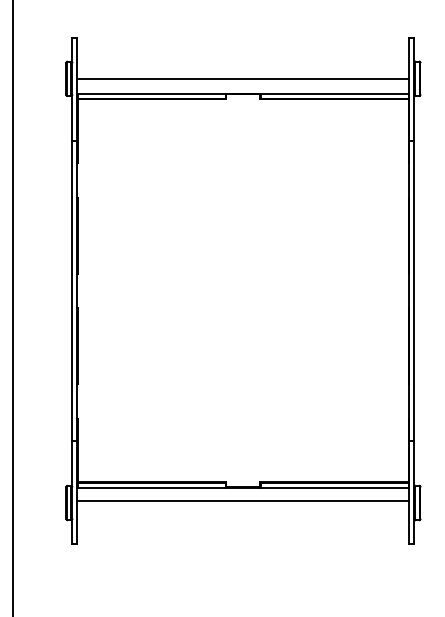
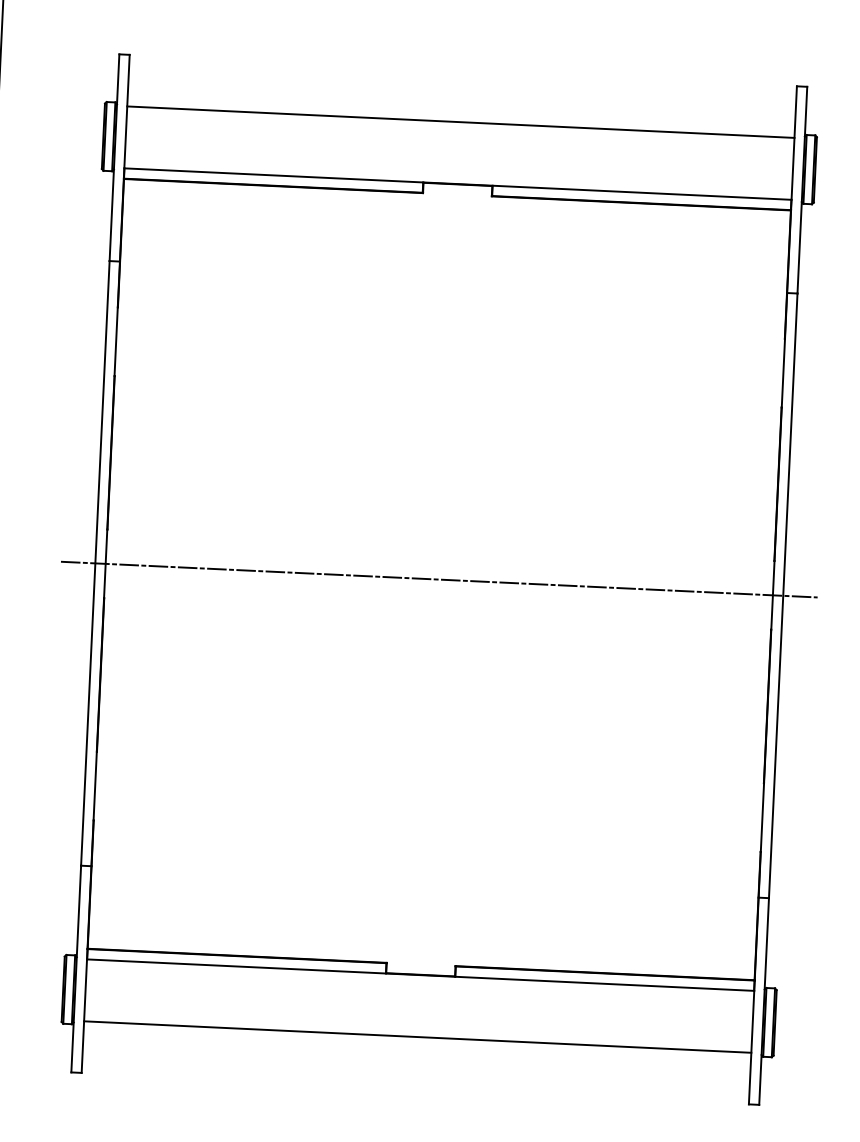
line: (243, 79) -> (461, 122), moved
line: (243, 290) -> (439, 578), added
line: (243, 501) -> (417, 1037), moved

